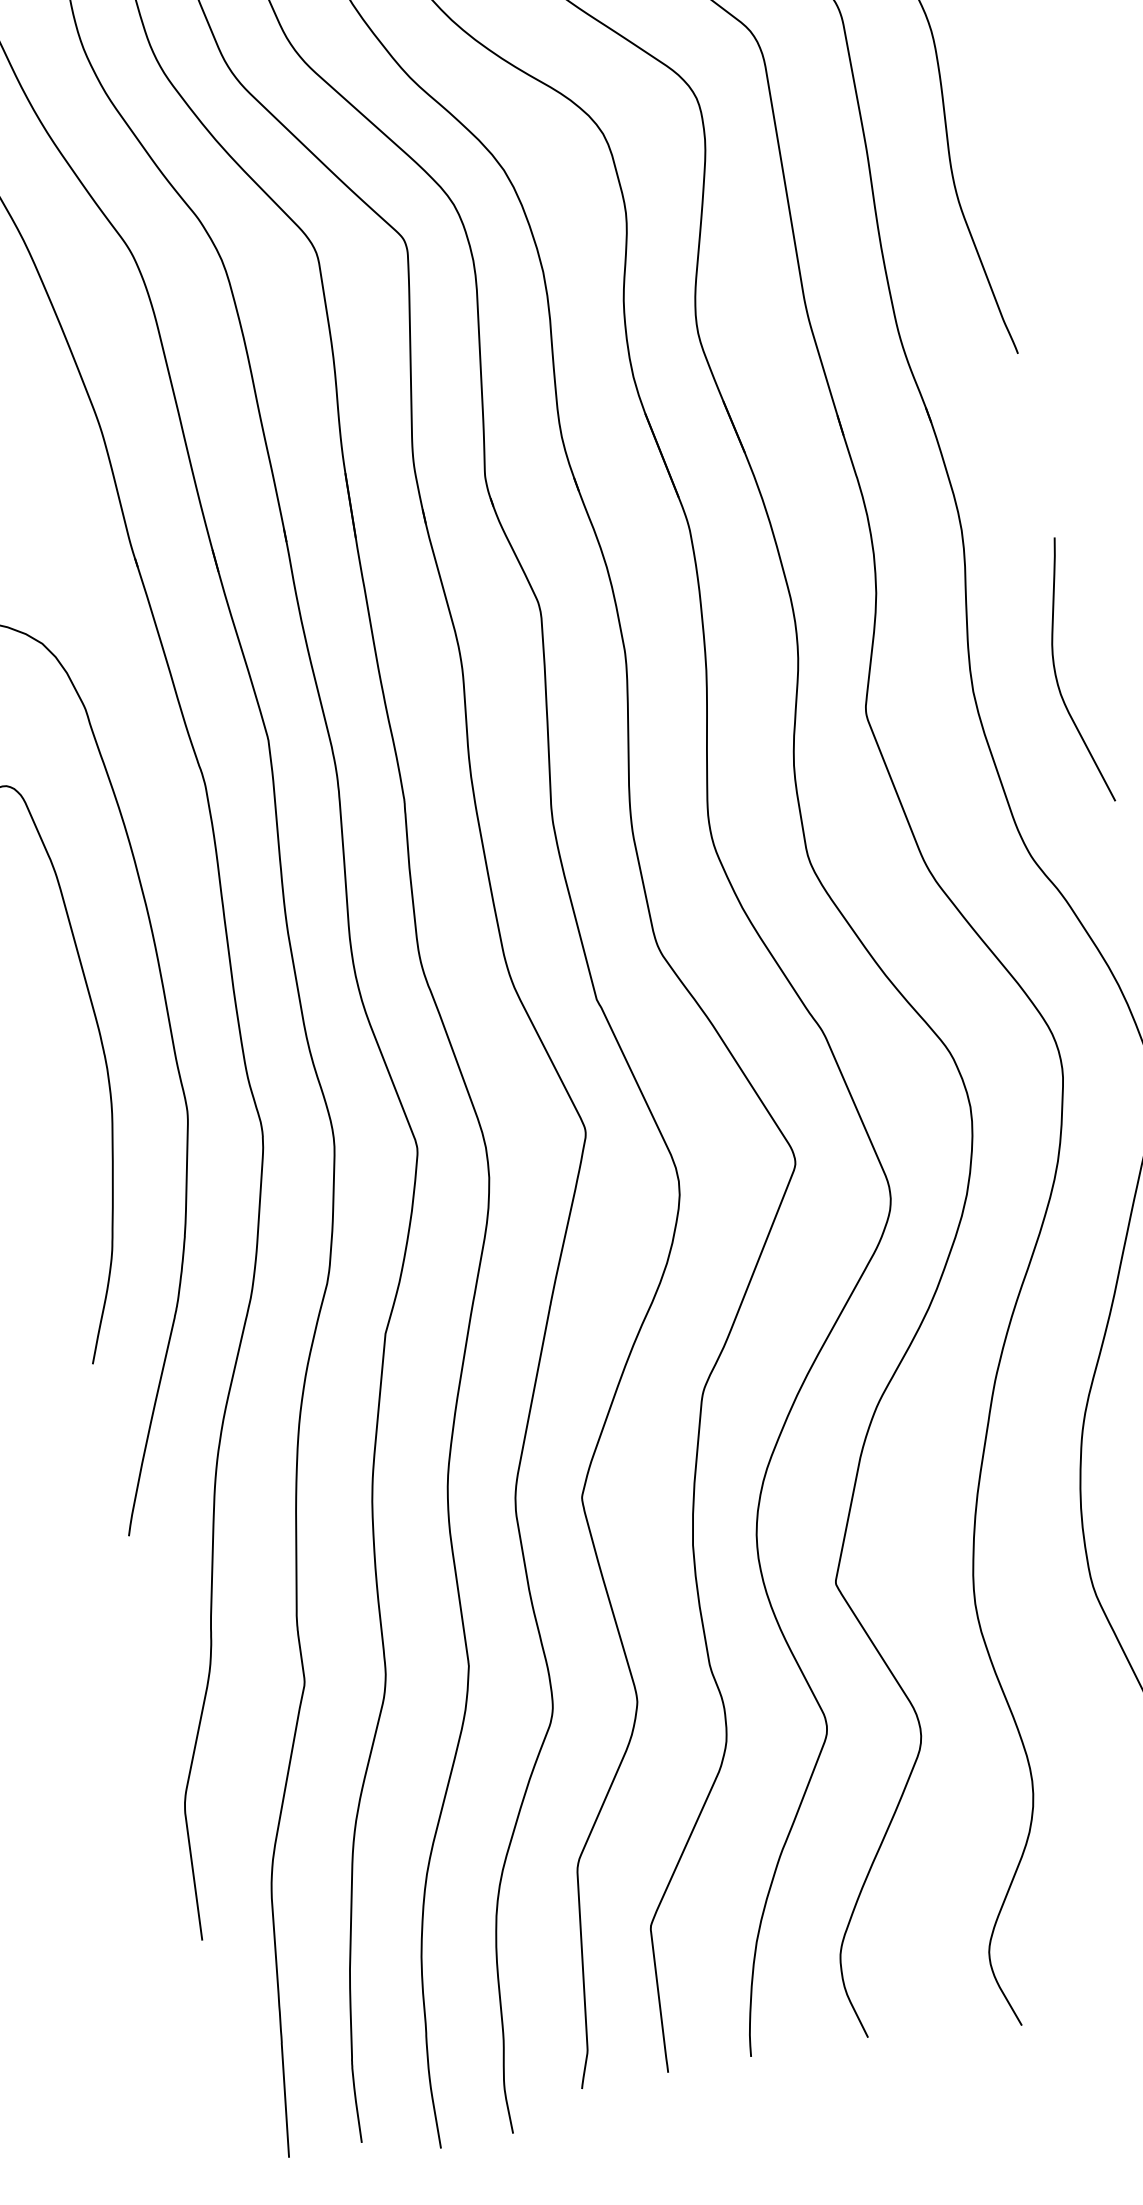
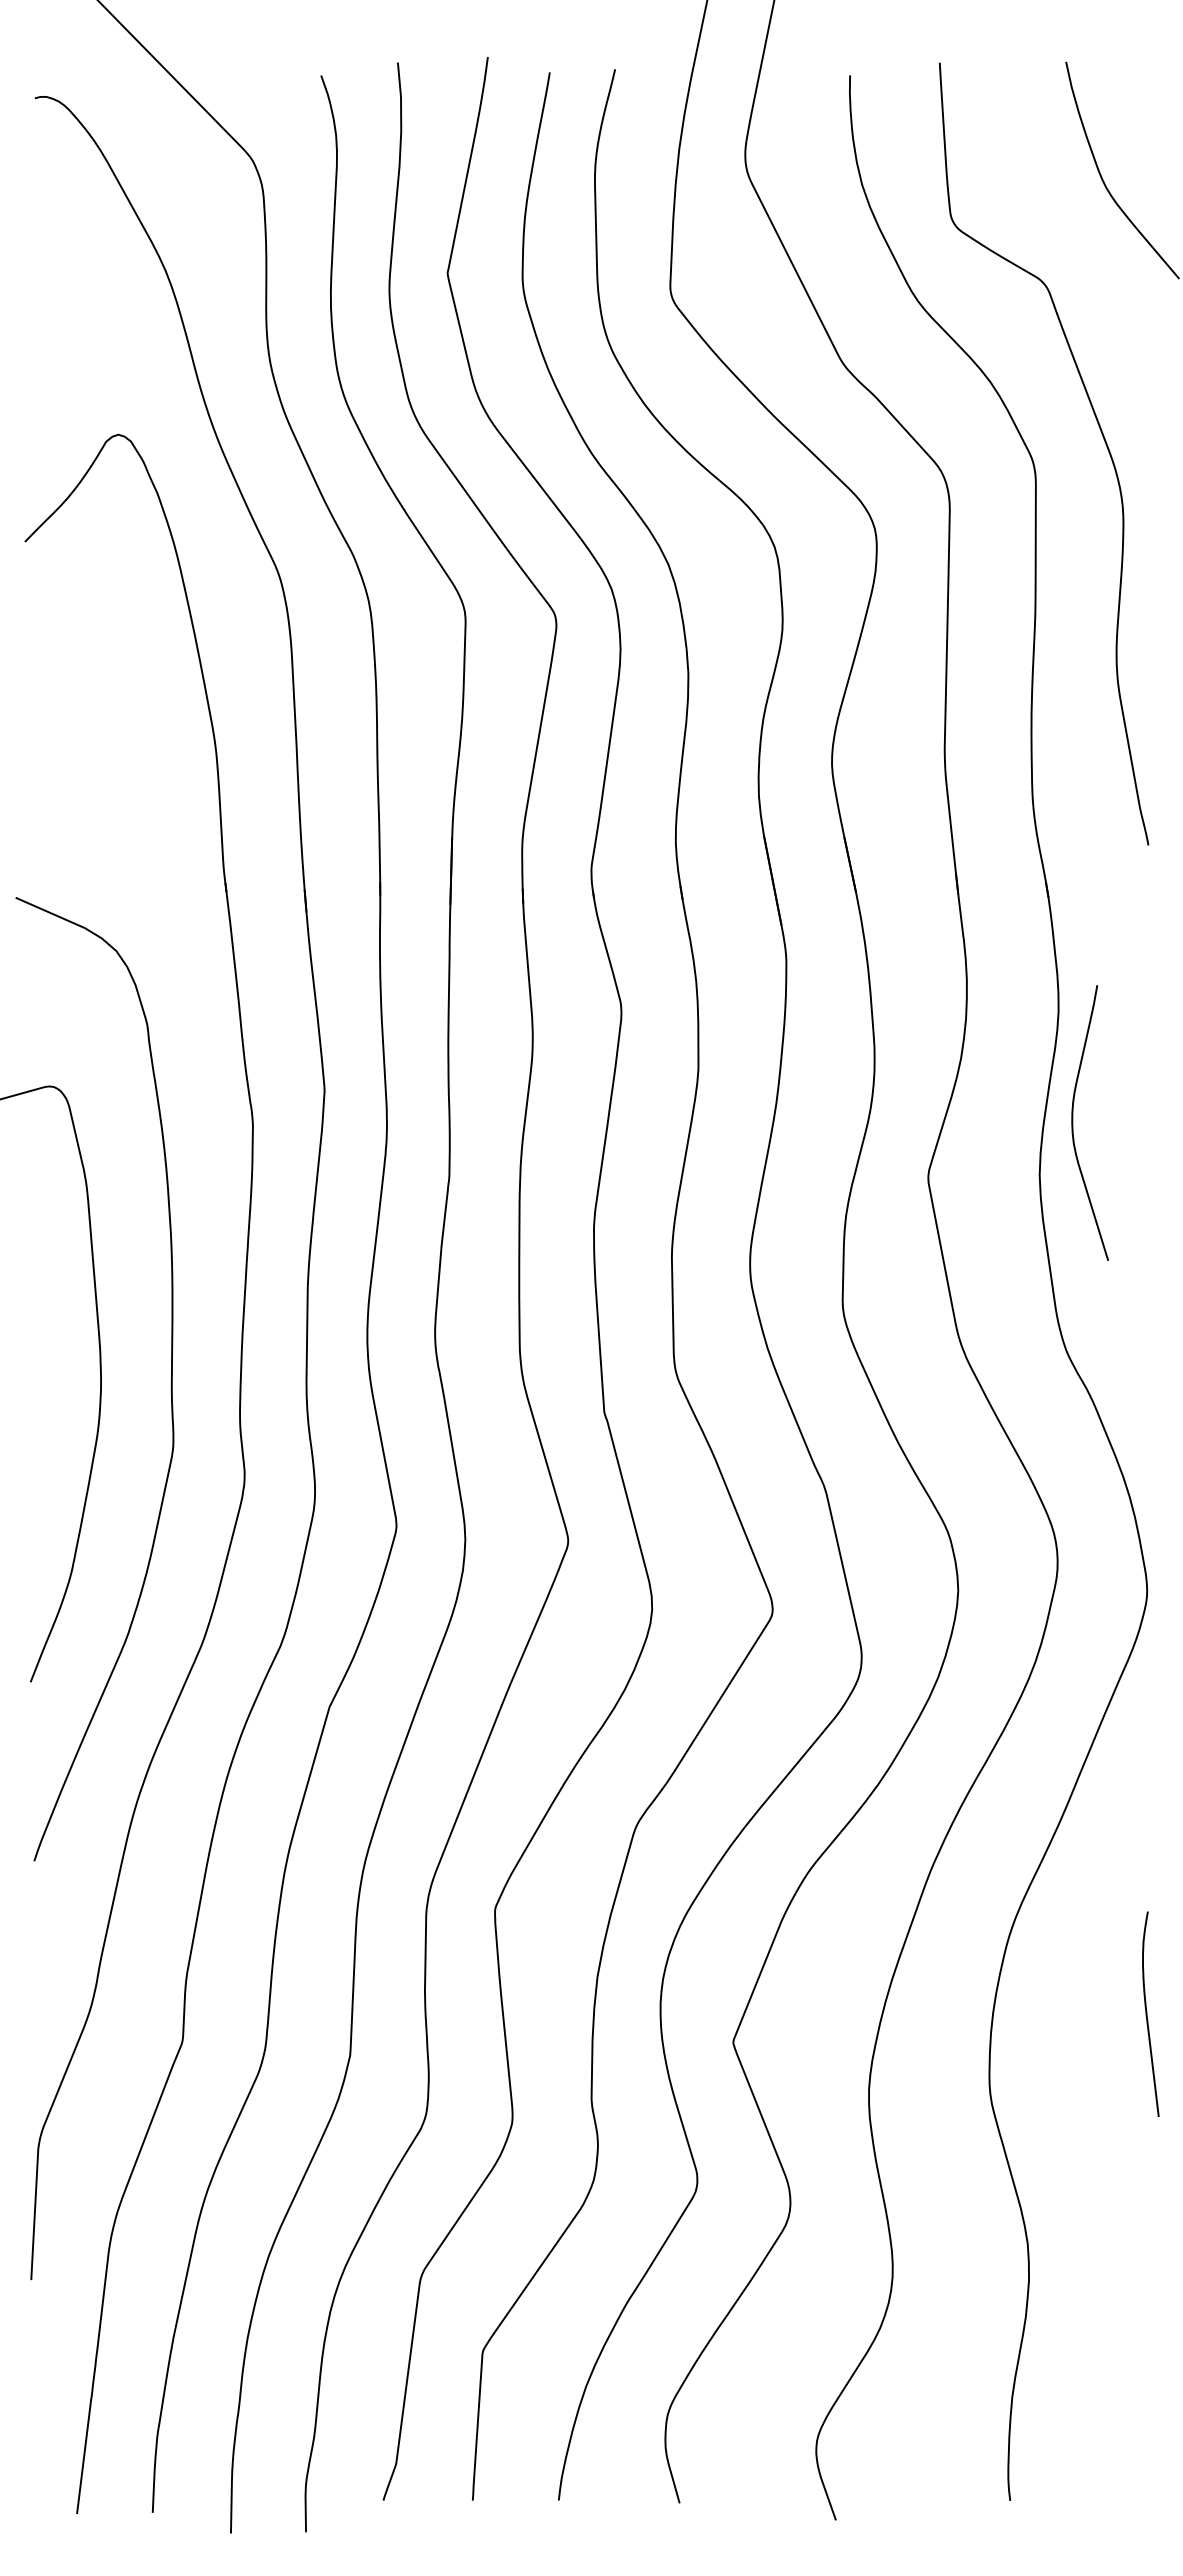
curve: (1056, 674) -> (1073, 1122), moved

